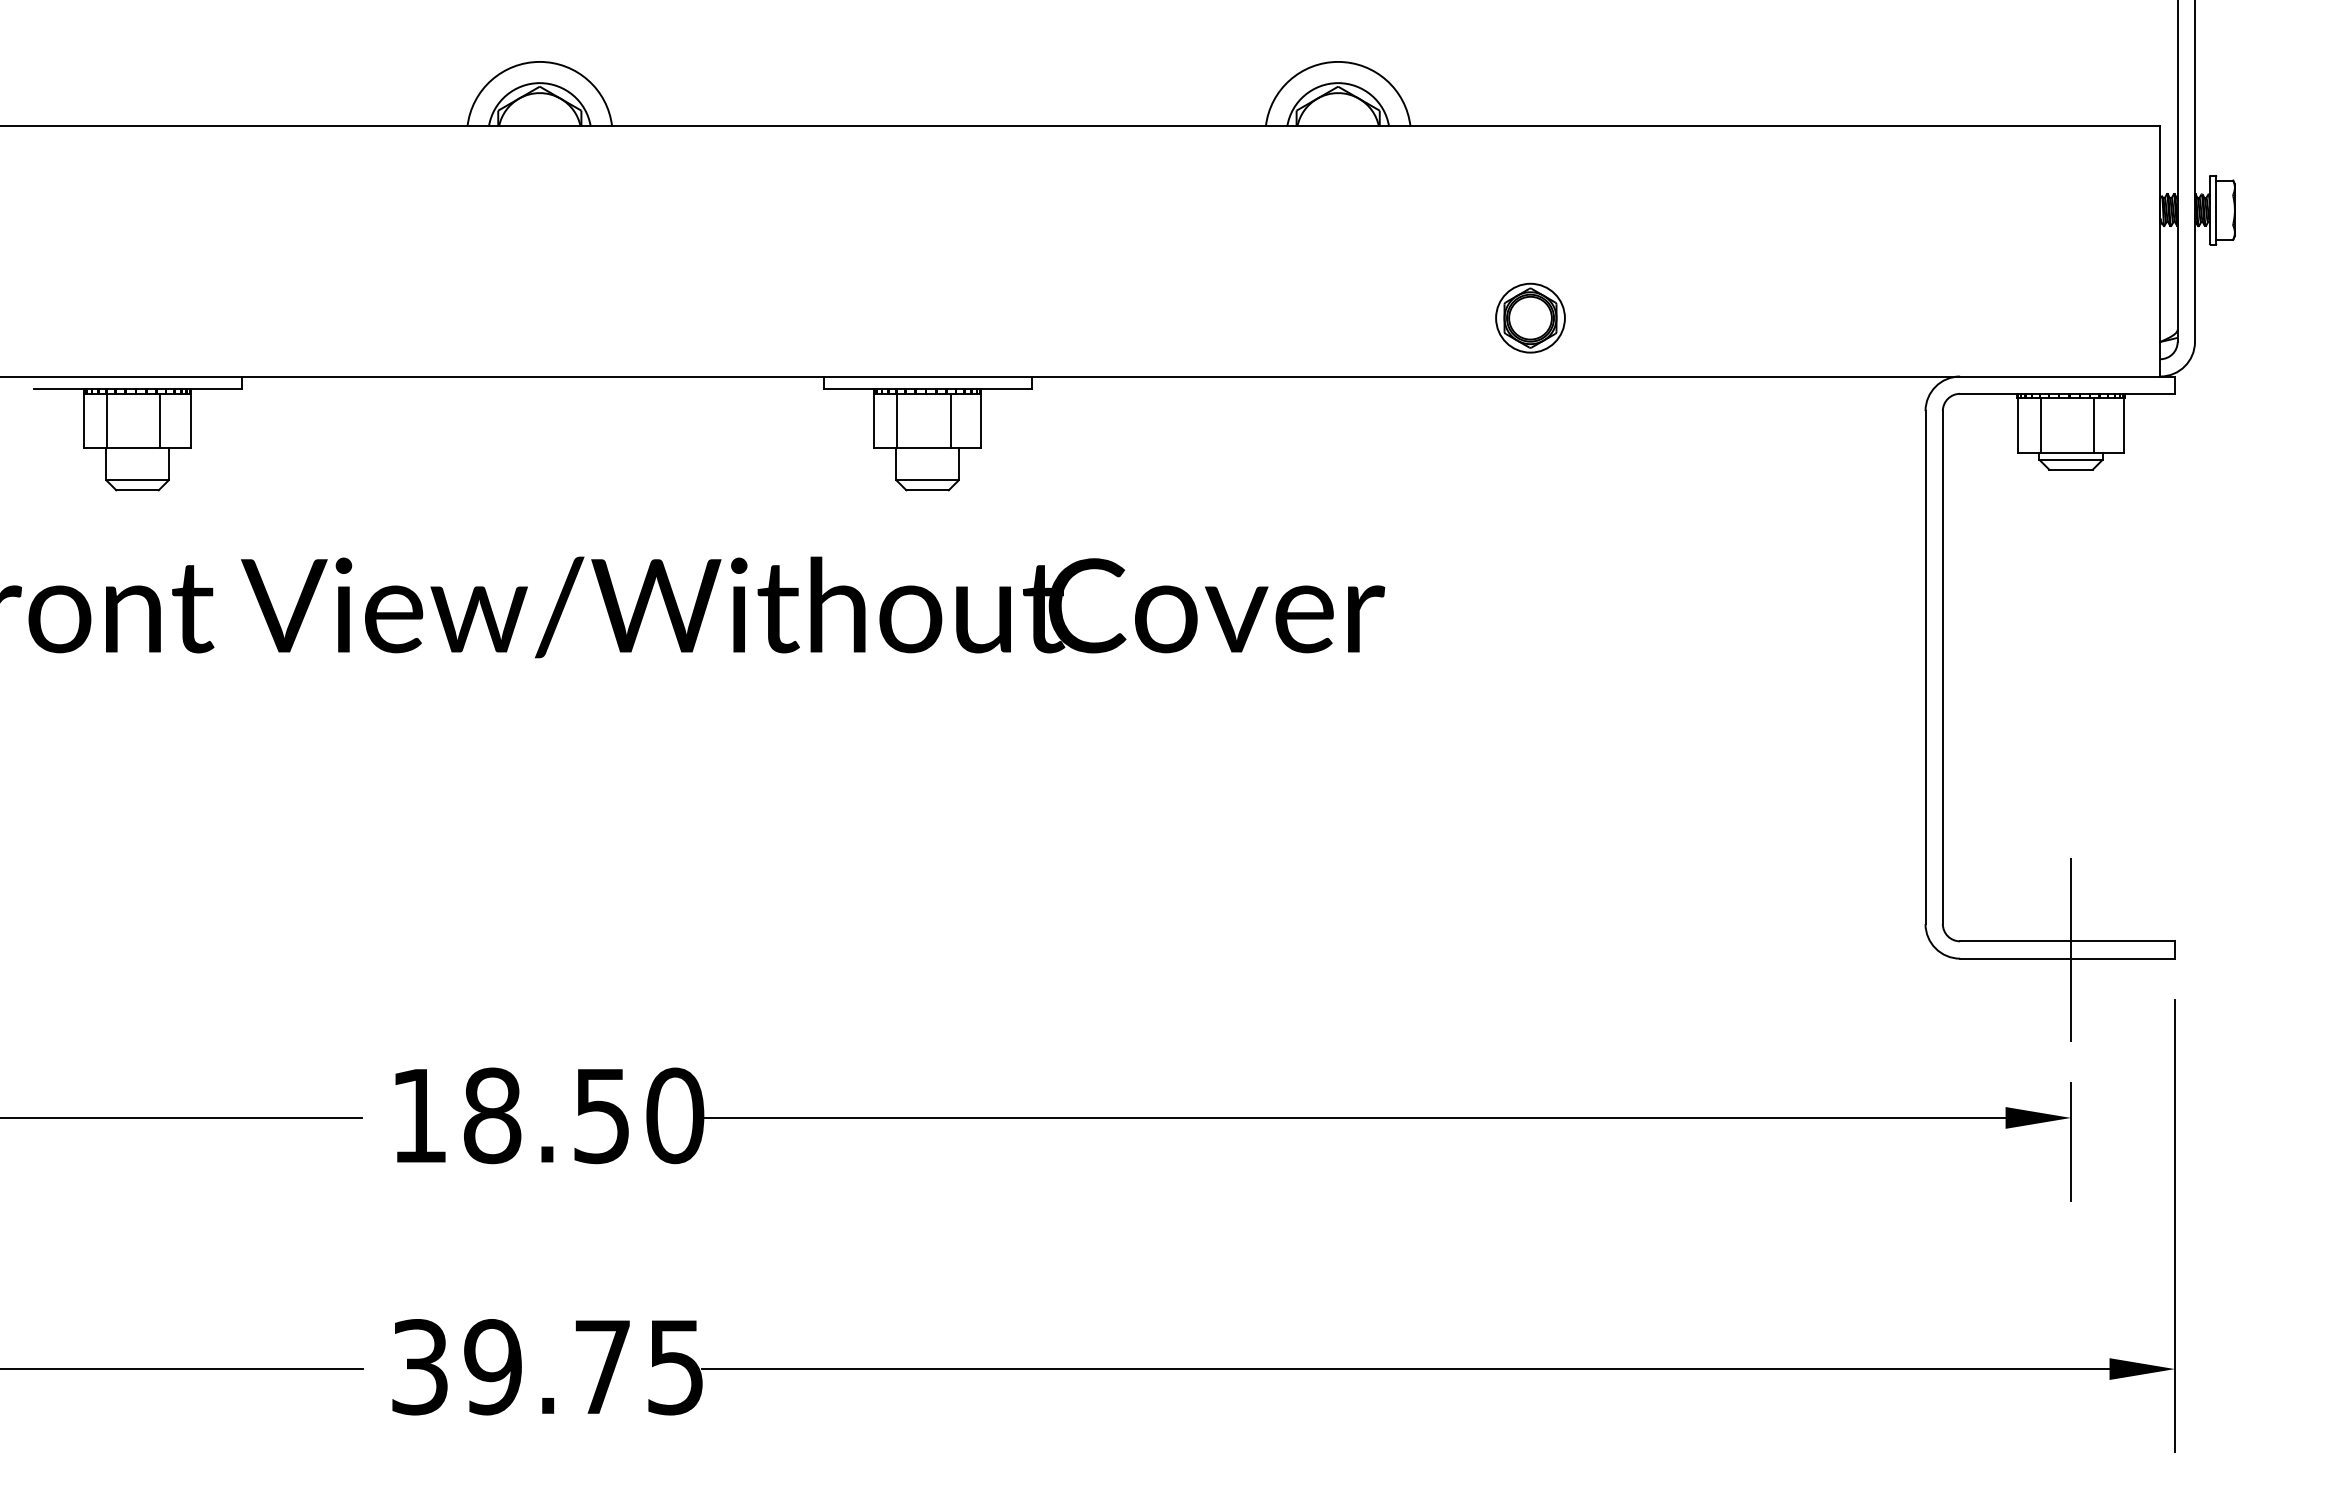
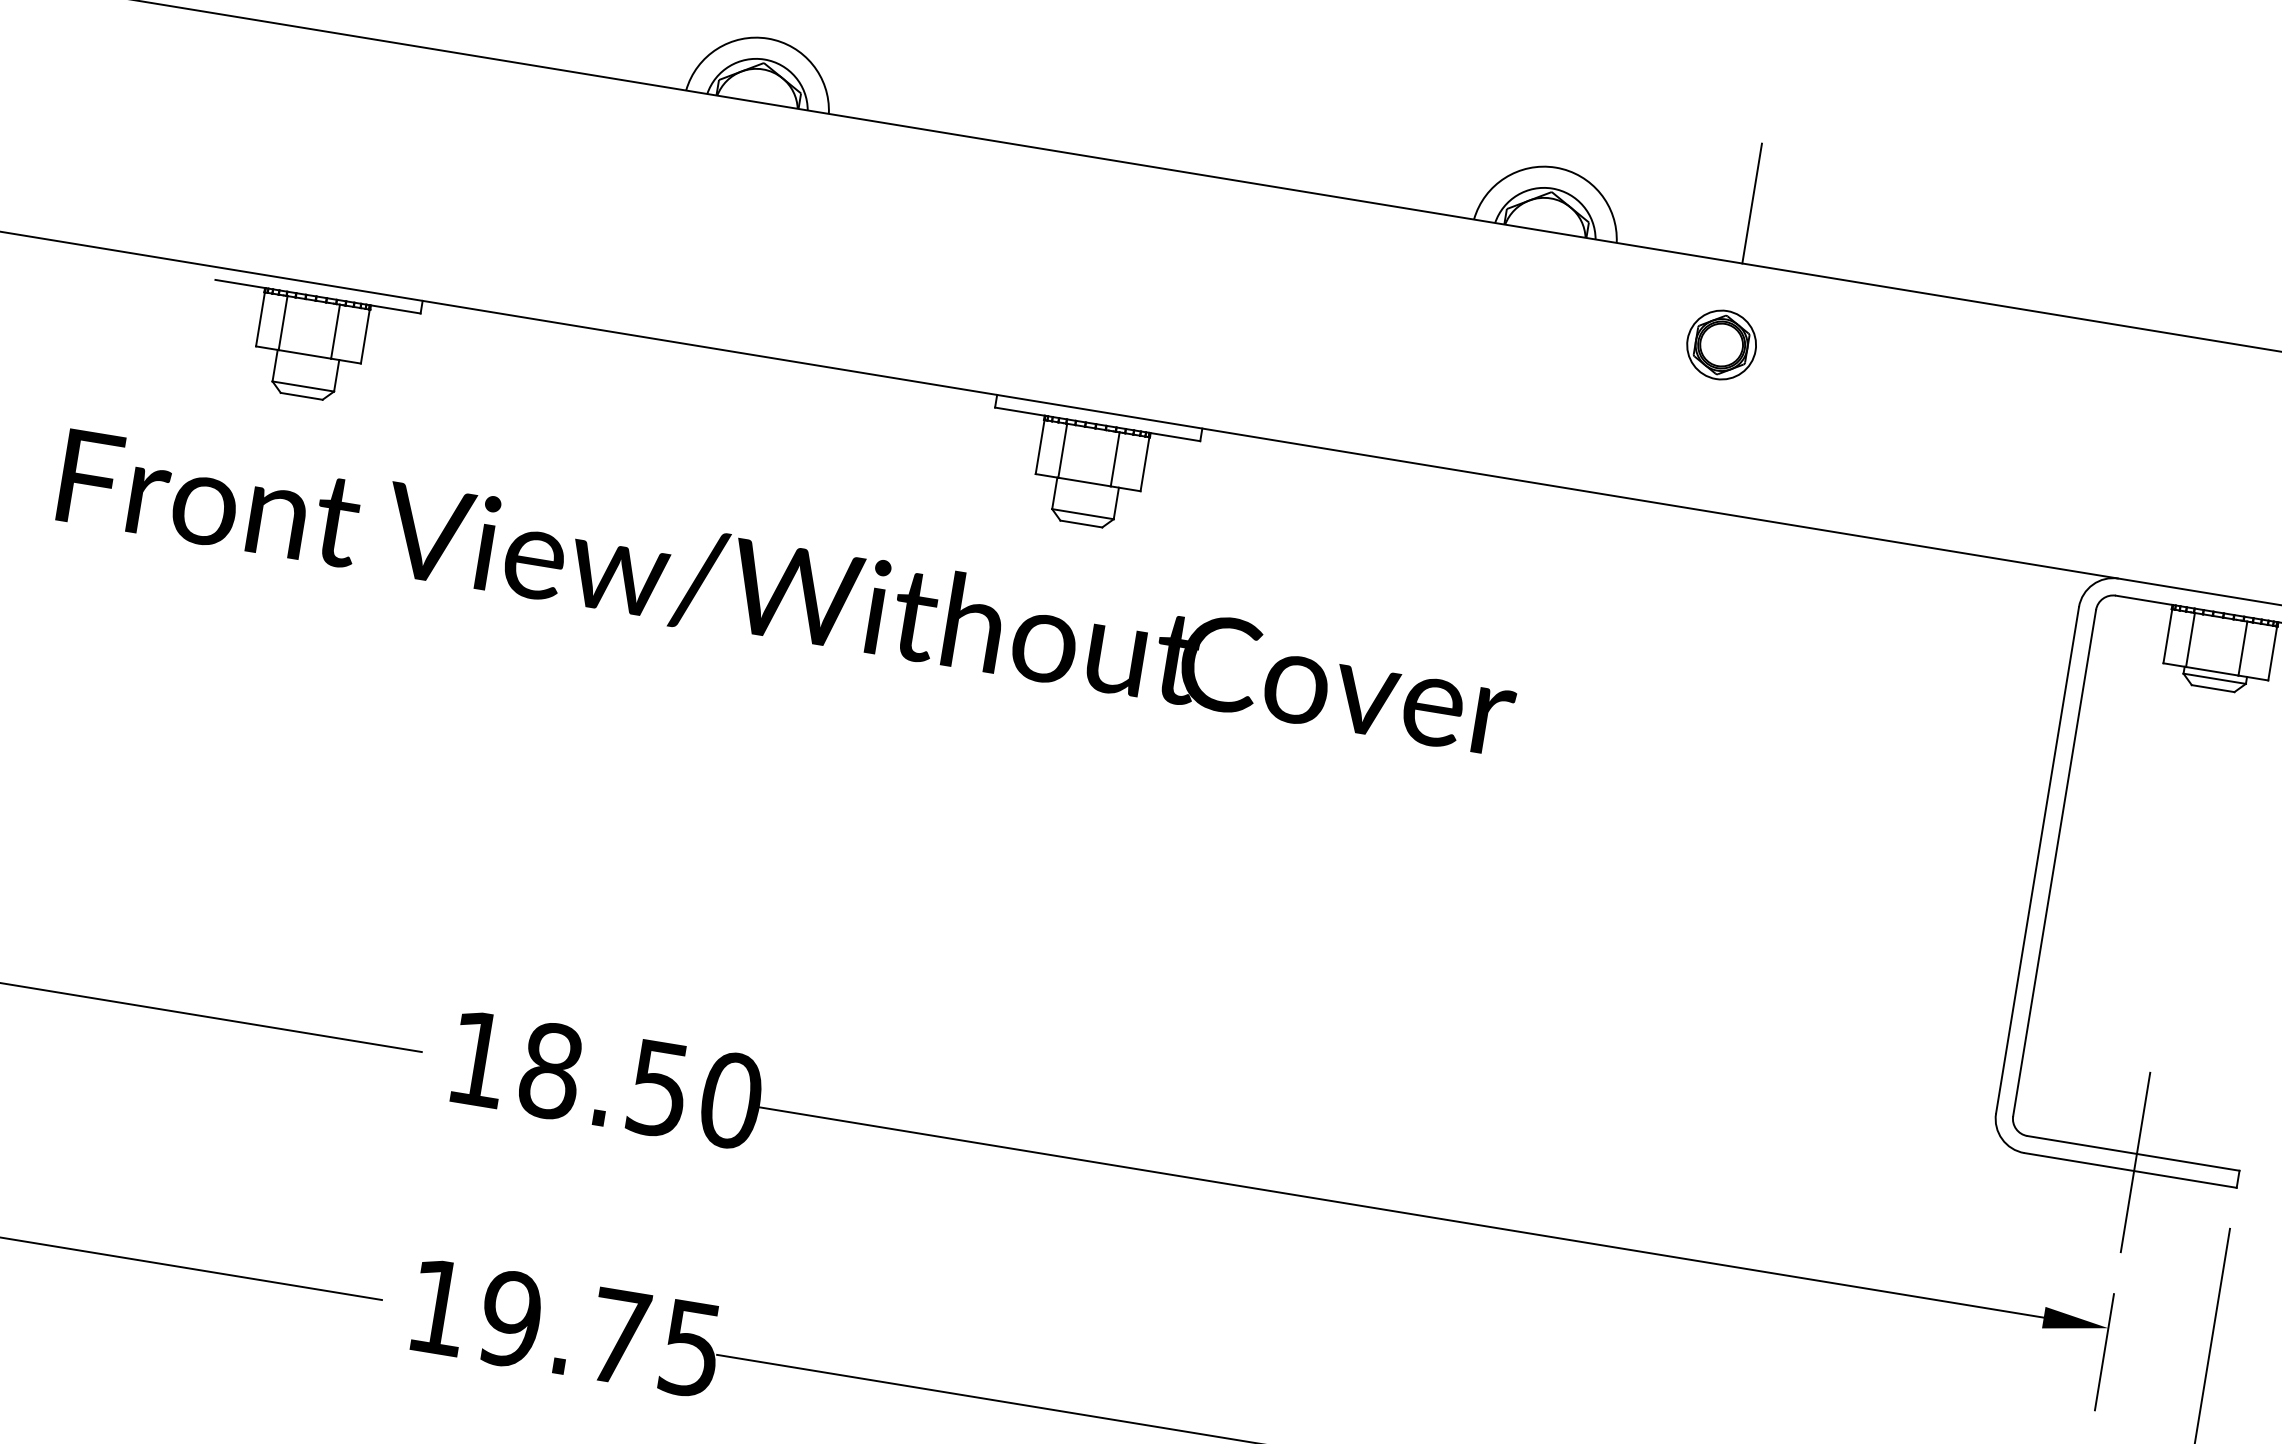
line: (1537, 65) -> (1751, 203), added
part: (1530, 317) -> (1721, 344), moved
text: (419, 1367) -> (438, 1307), 39.75 -> 19.75

